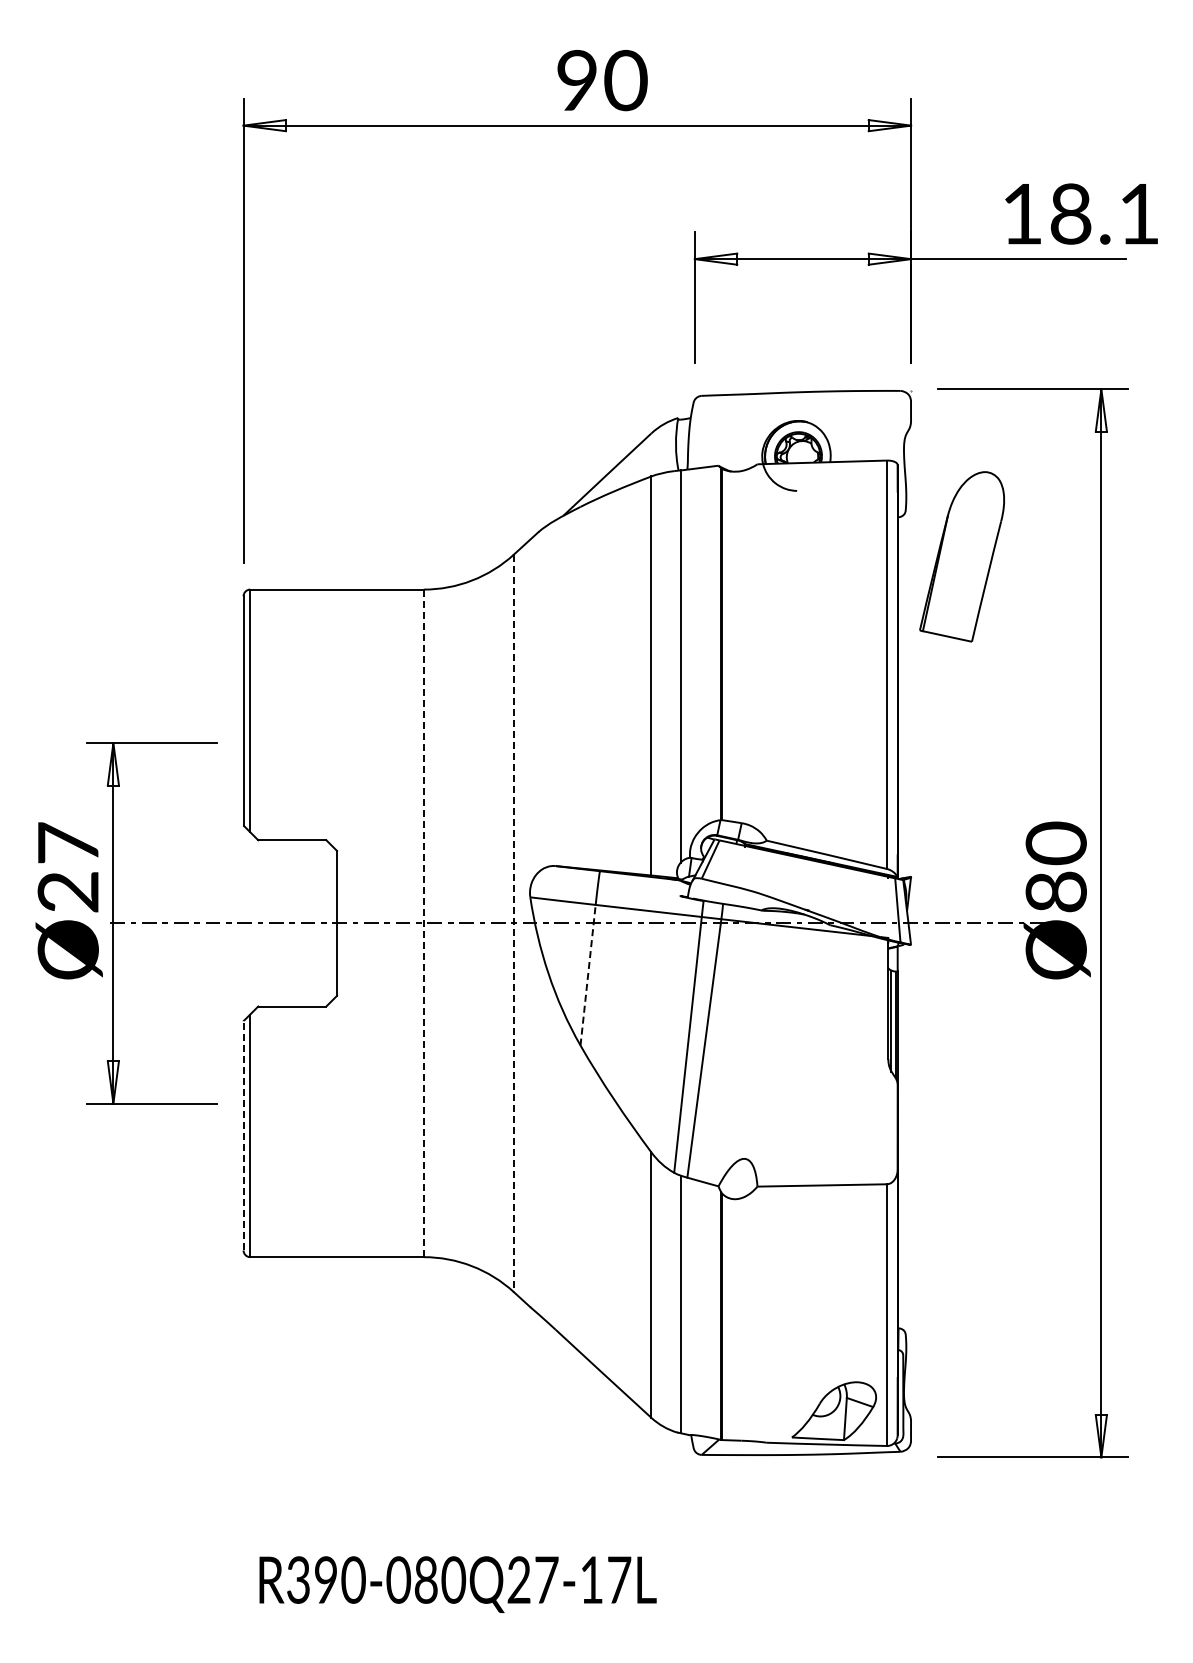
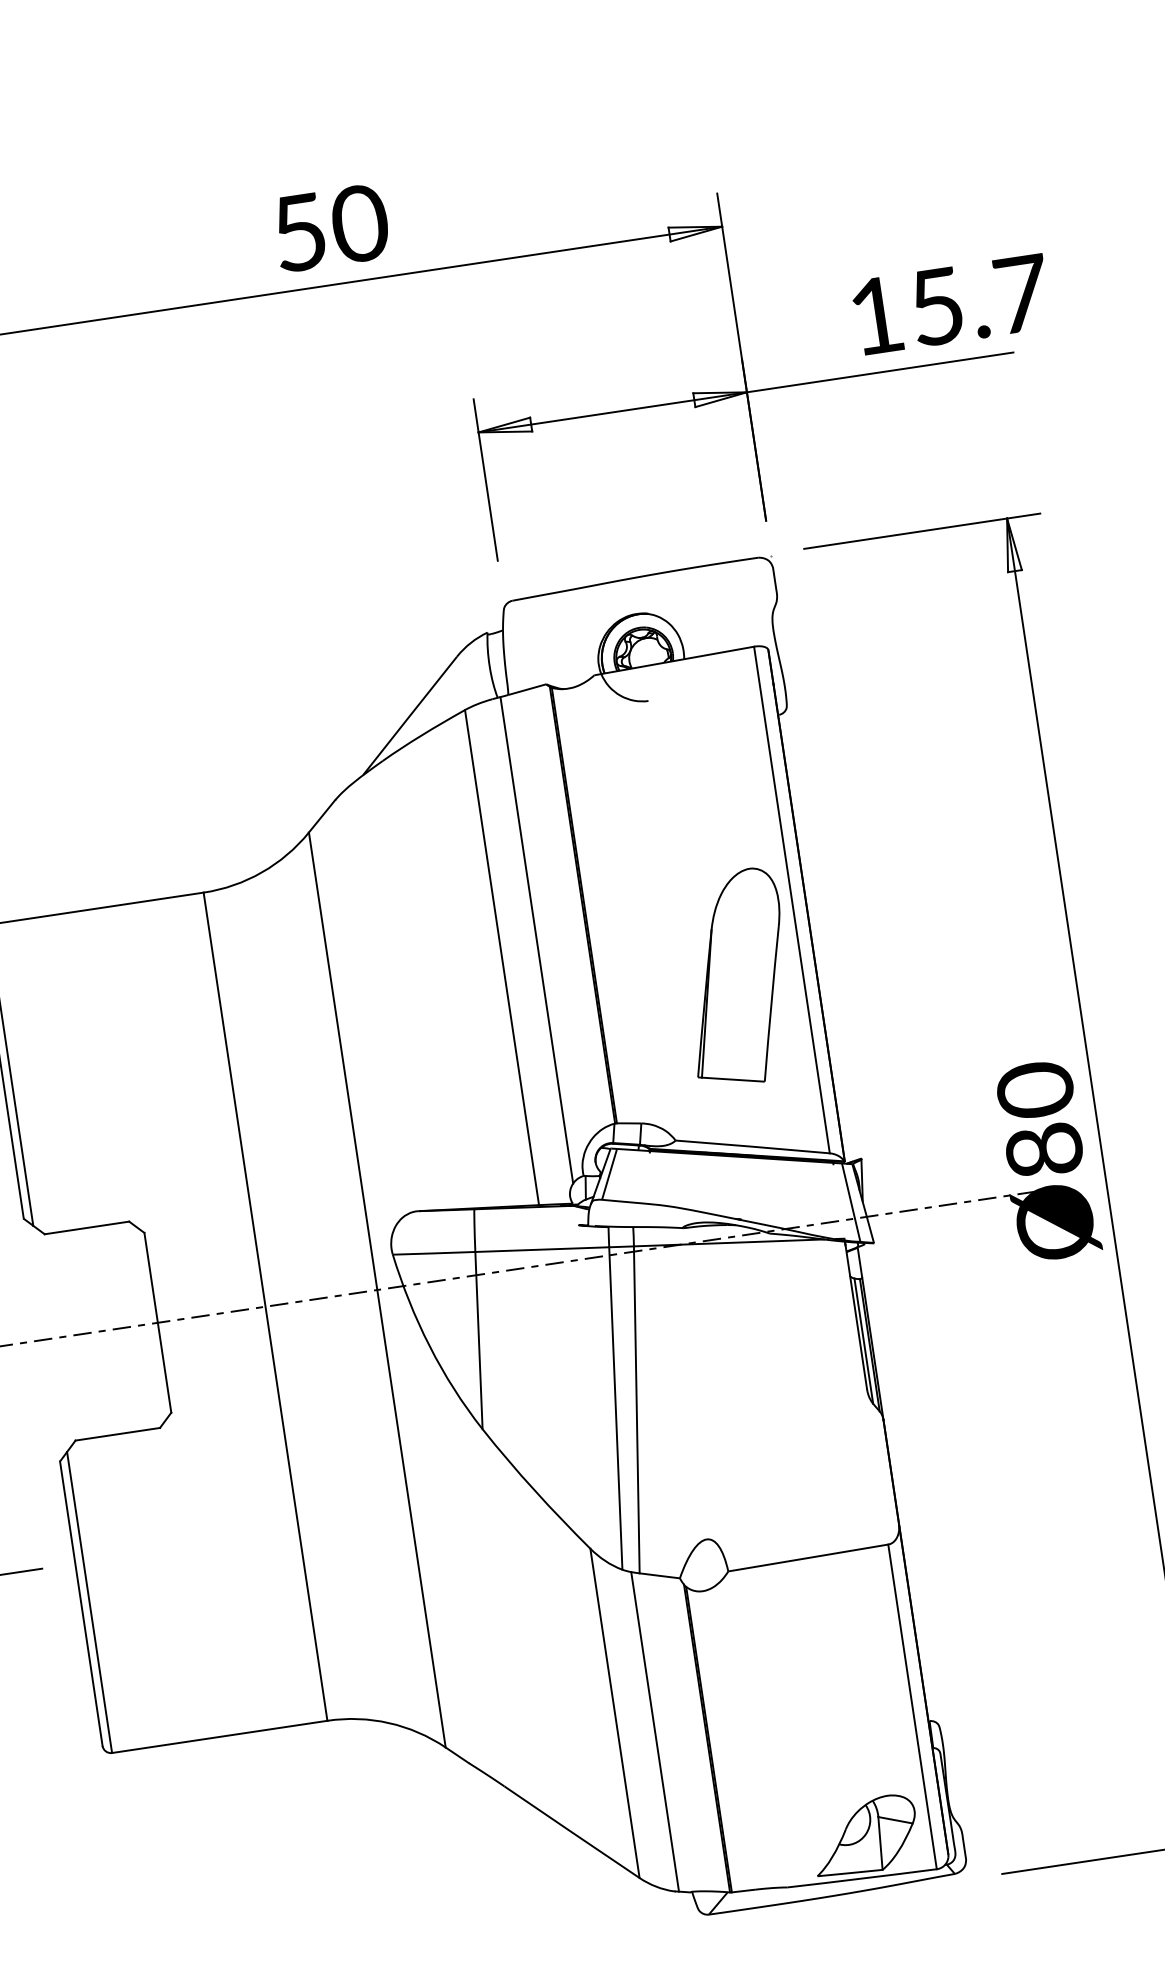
text: (576, 80) -> (298, 232), 90 -> 50
text: (1105, 213) -> (979, 299), 18.1 -> 15.7
part: (961, 556) -> (735, 977), moved
line: (423, 923) -> (265, 1306), dashed -> solid
line: (513, 923) -> (376, 1290), dashed -> solid
line: (588, 975) -> (479, 1340), dashed -> solid
line: (243, 1135) -> (81, 1603), dashed -> solid

